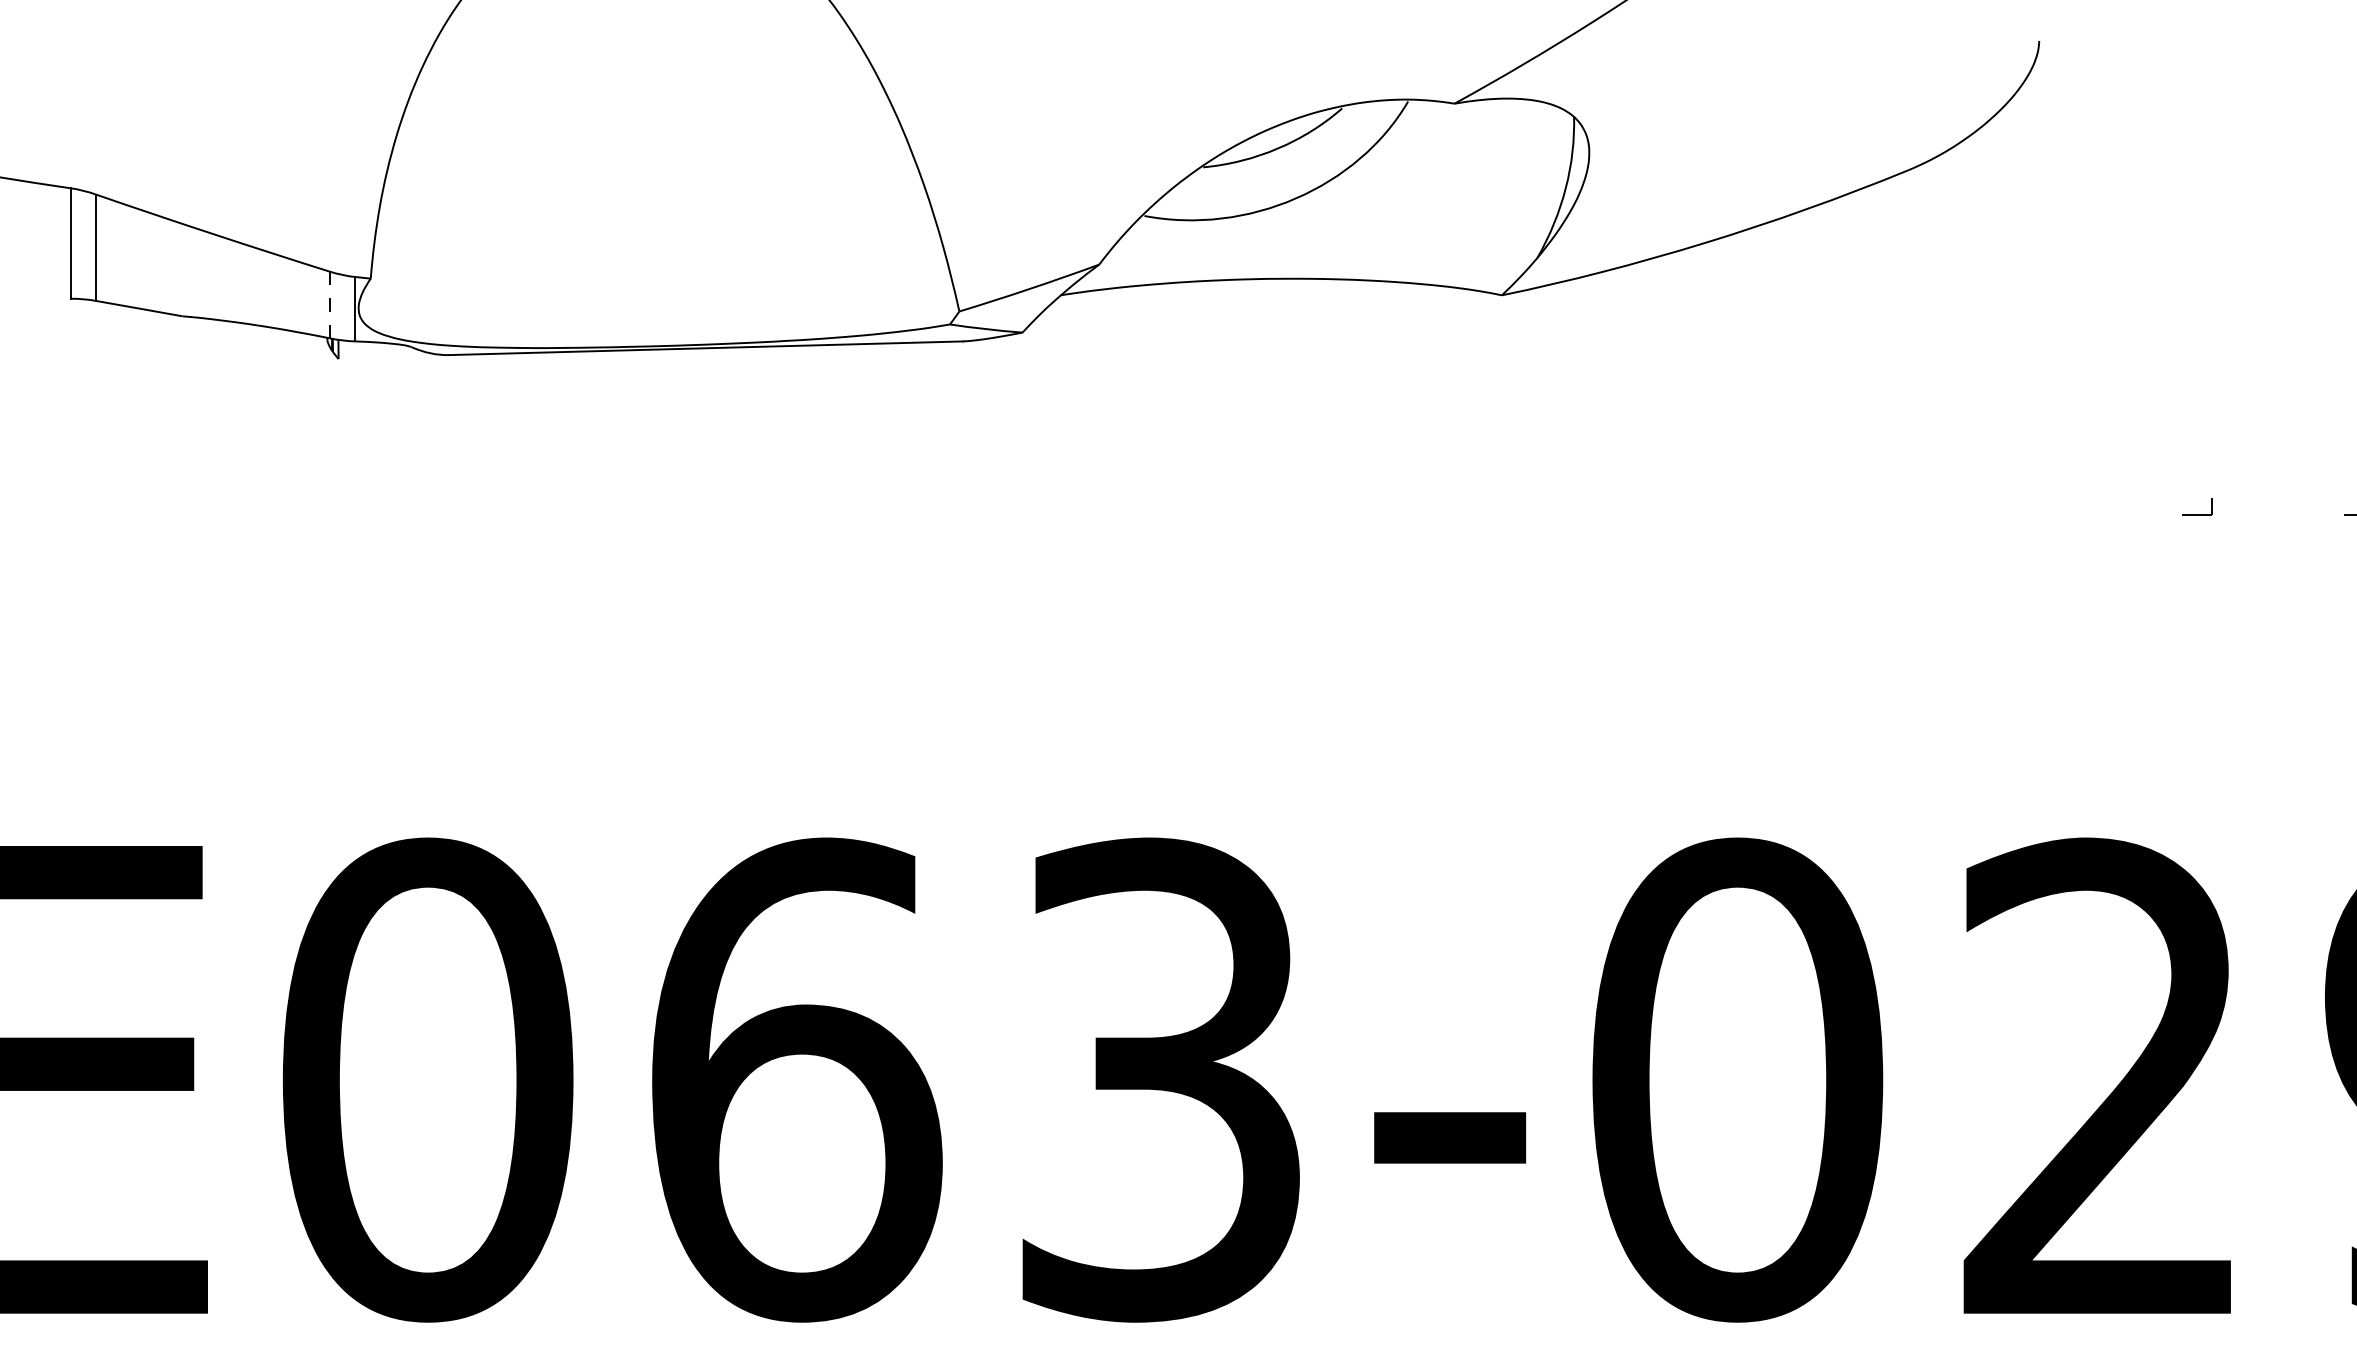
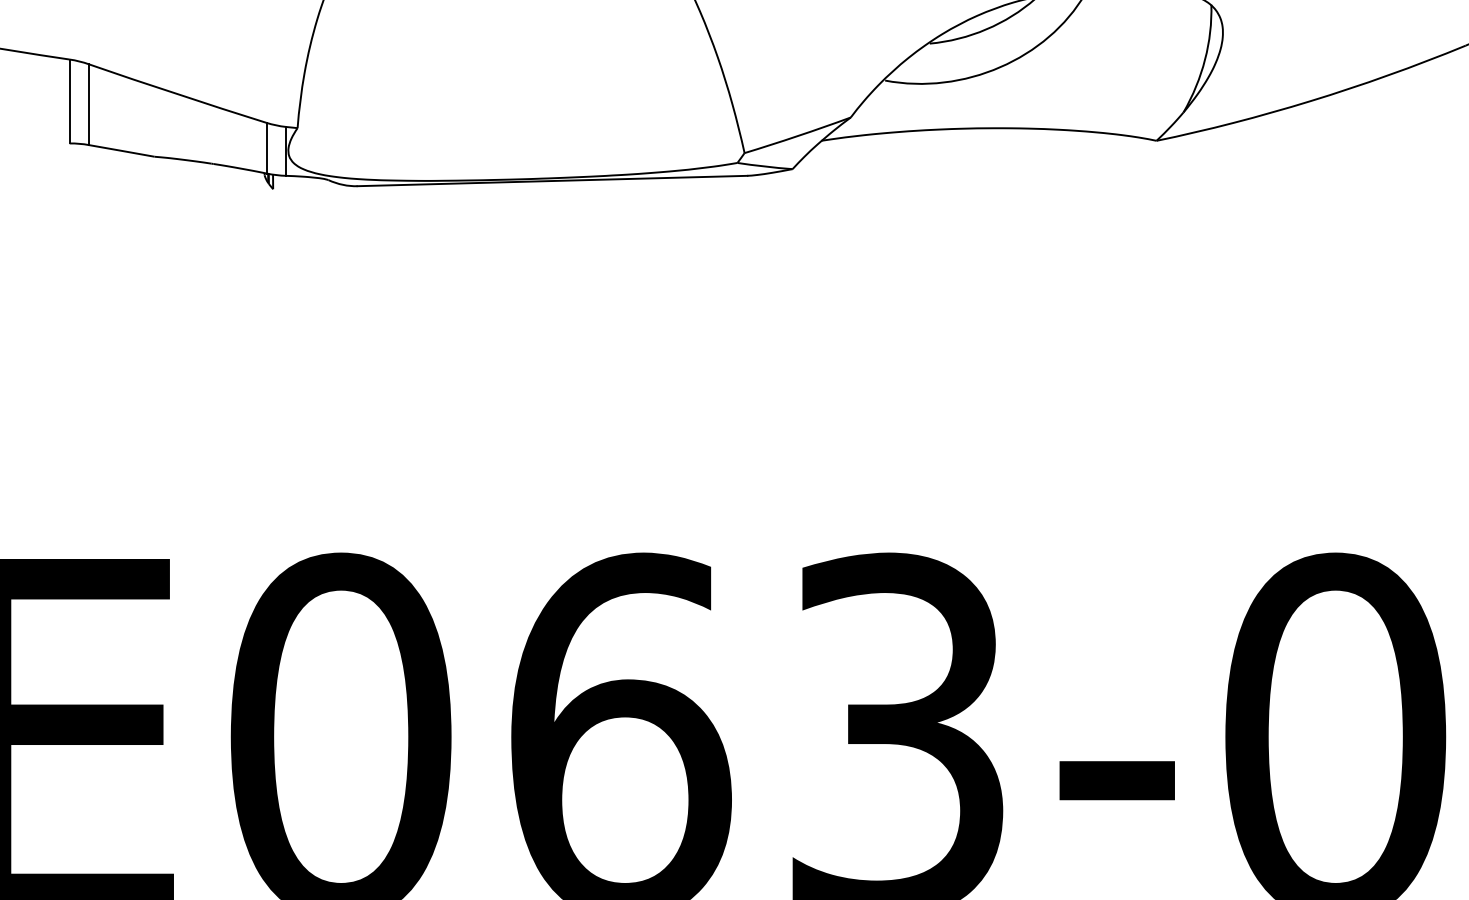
line: (329, 304) -> (266, 147), dashed -> solid

